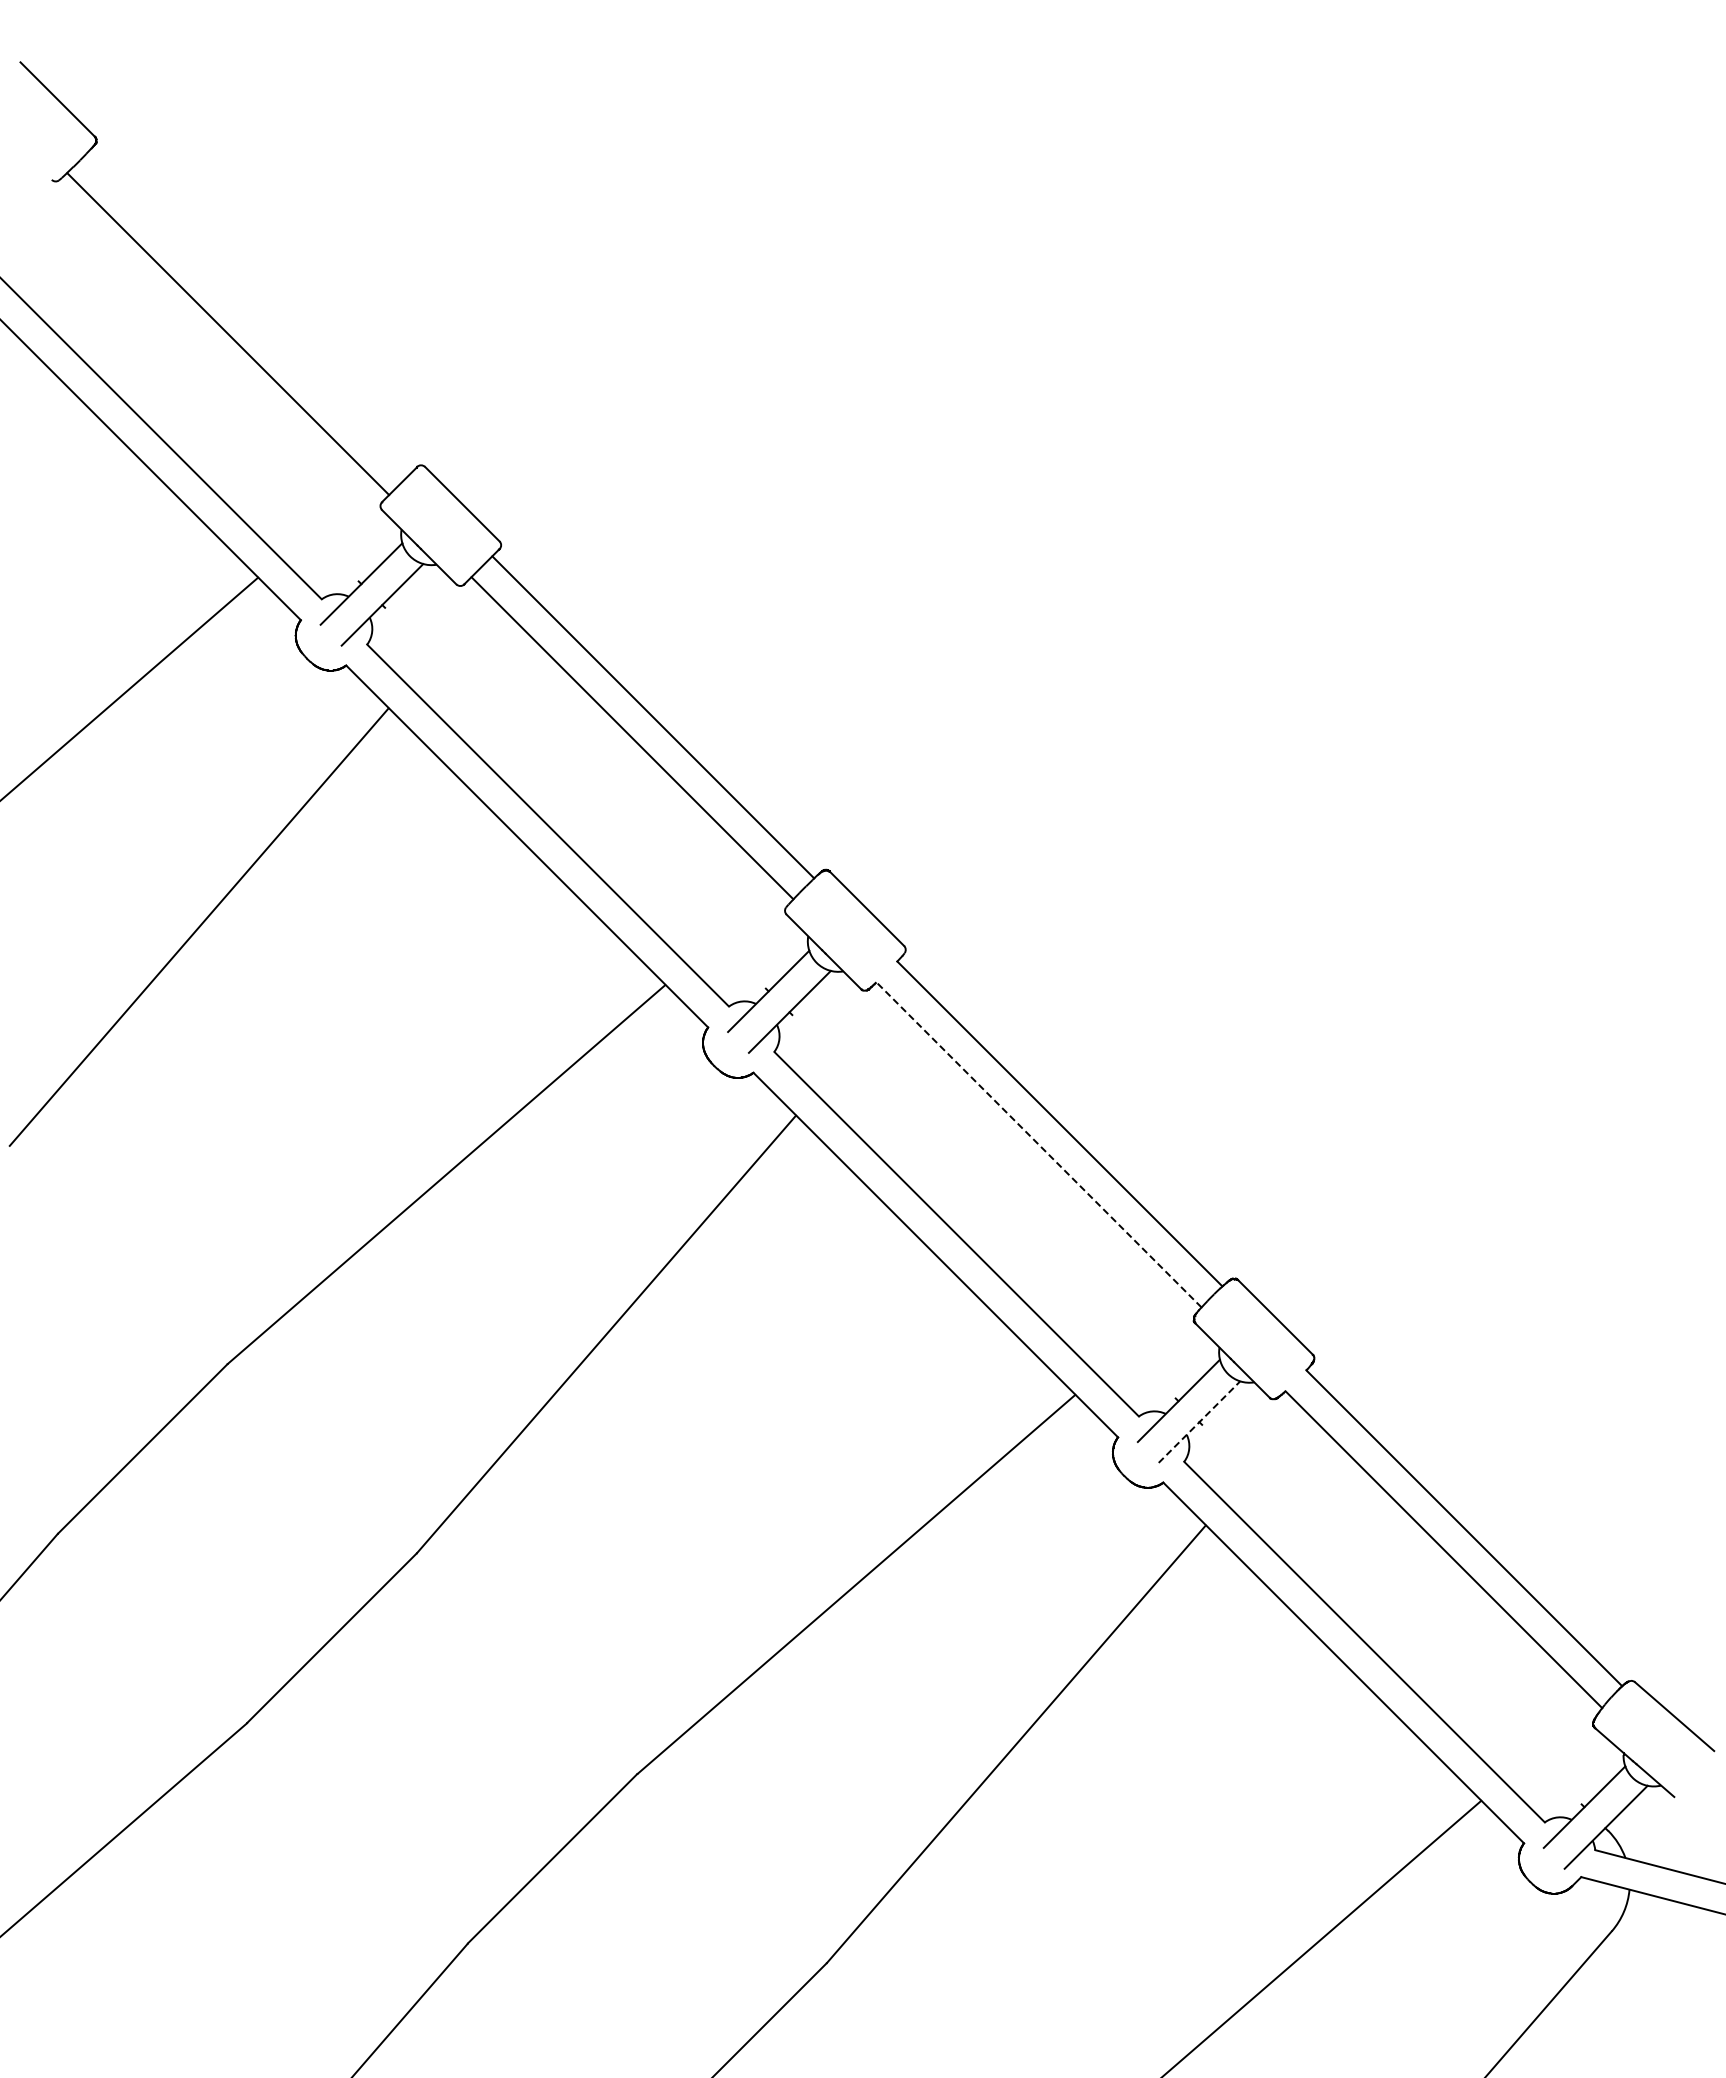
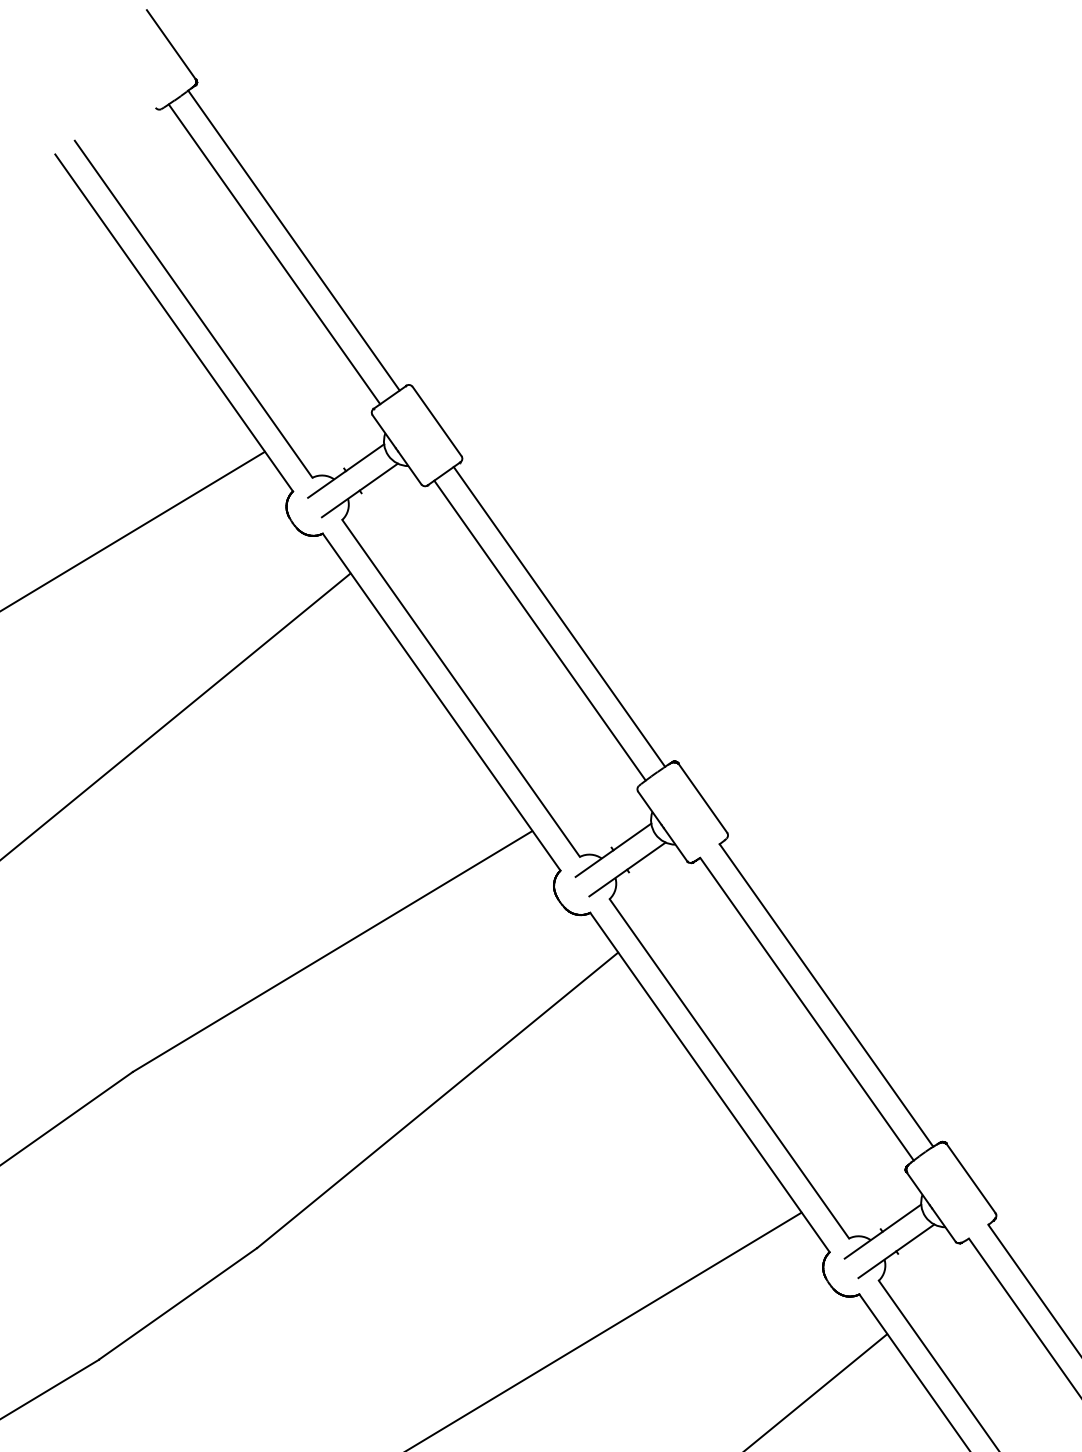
line: (249, 313) -> (294, 240), added
line: (1039, 1144) -> (807, 1008), dashed -> solid
line: (1199, 1422) -> (896, 1251), dashed -> solid

